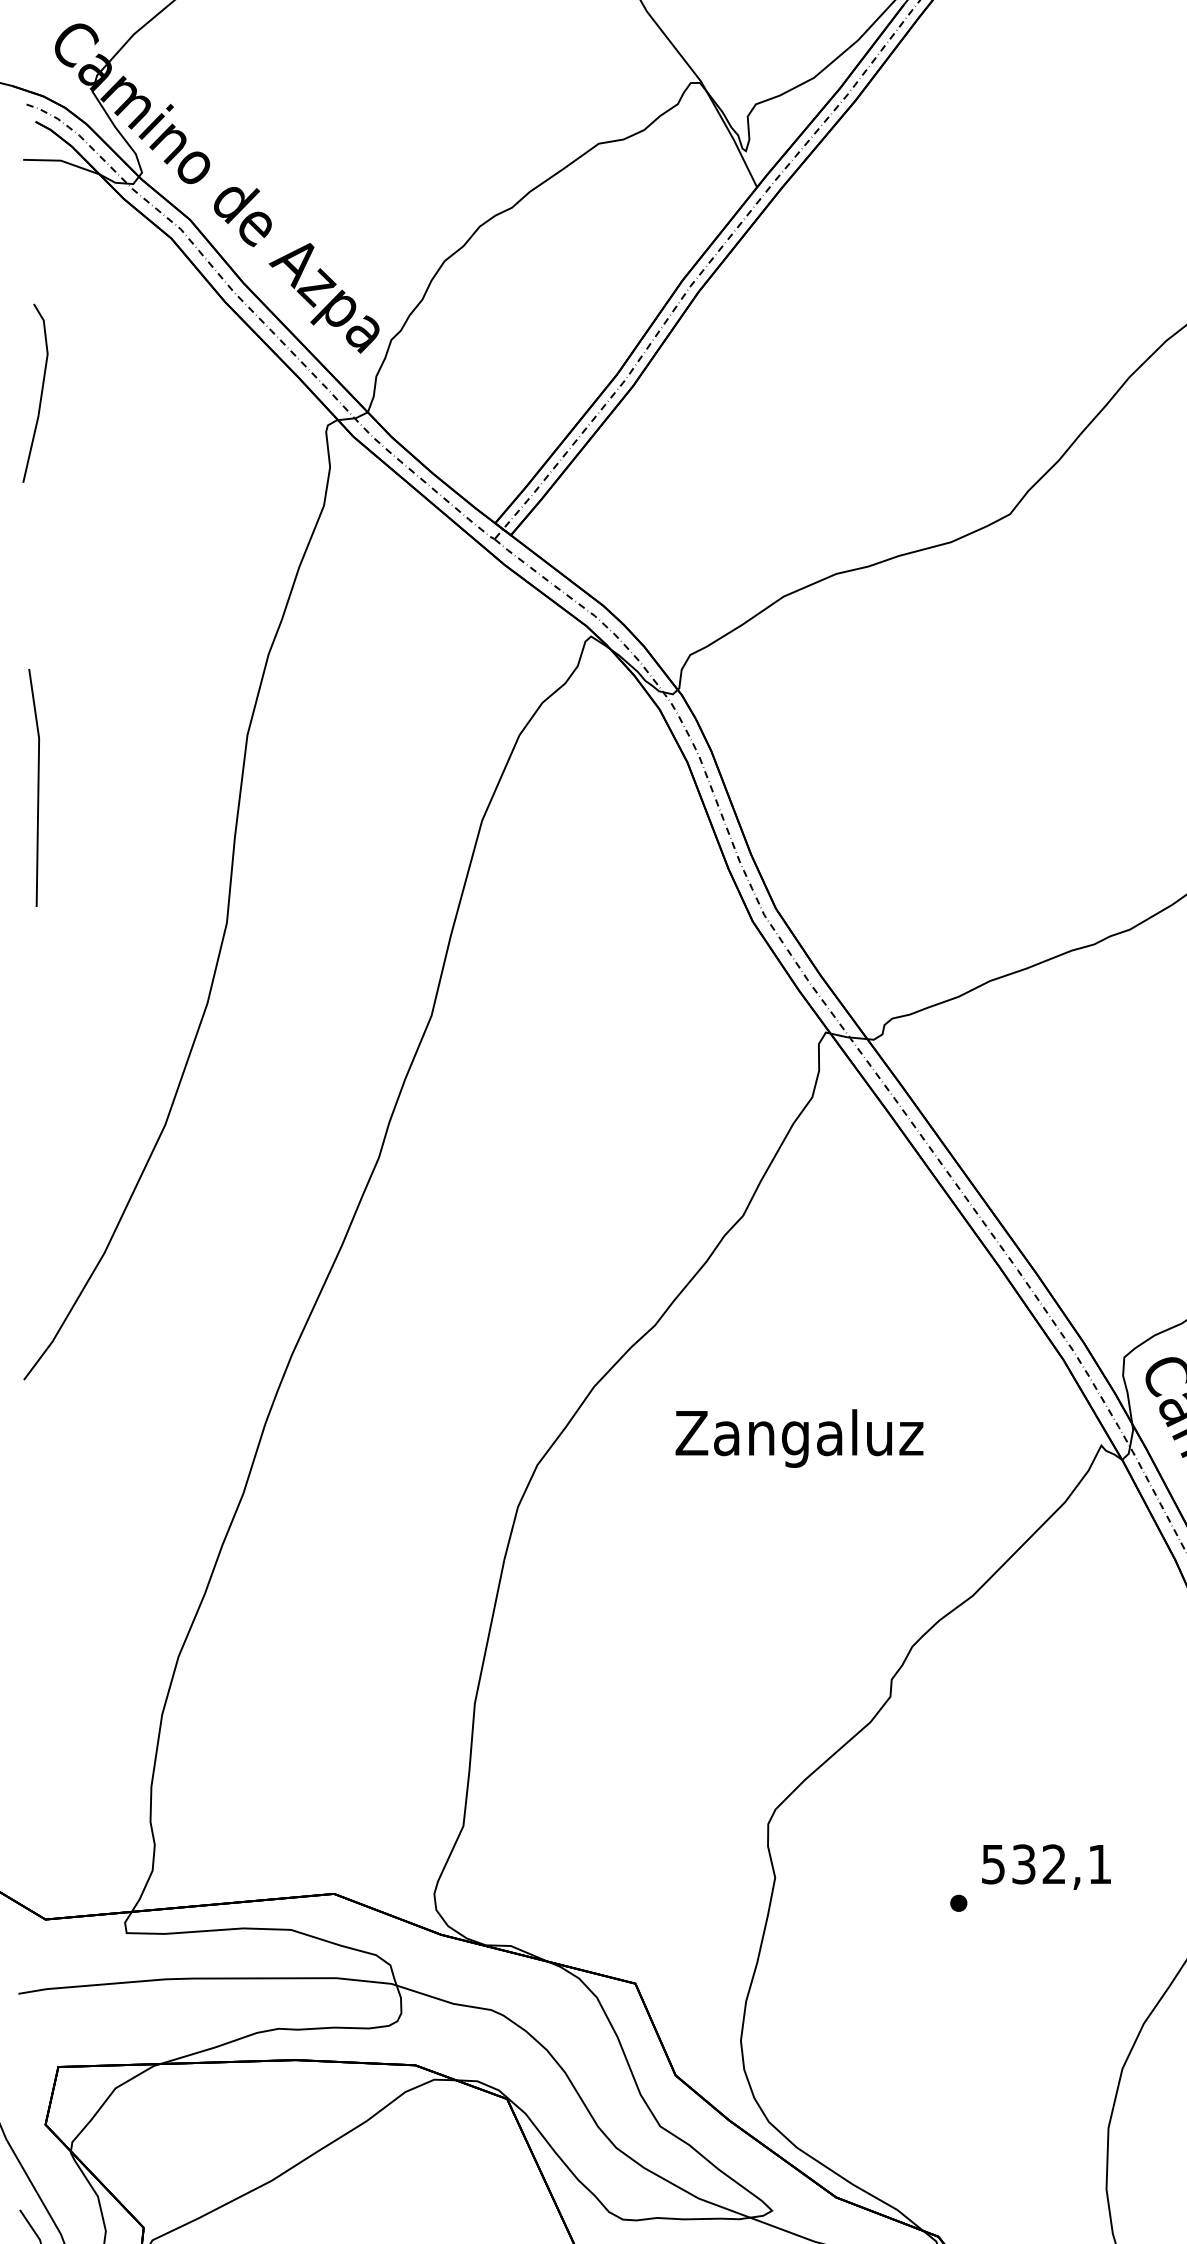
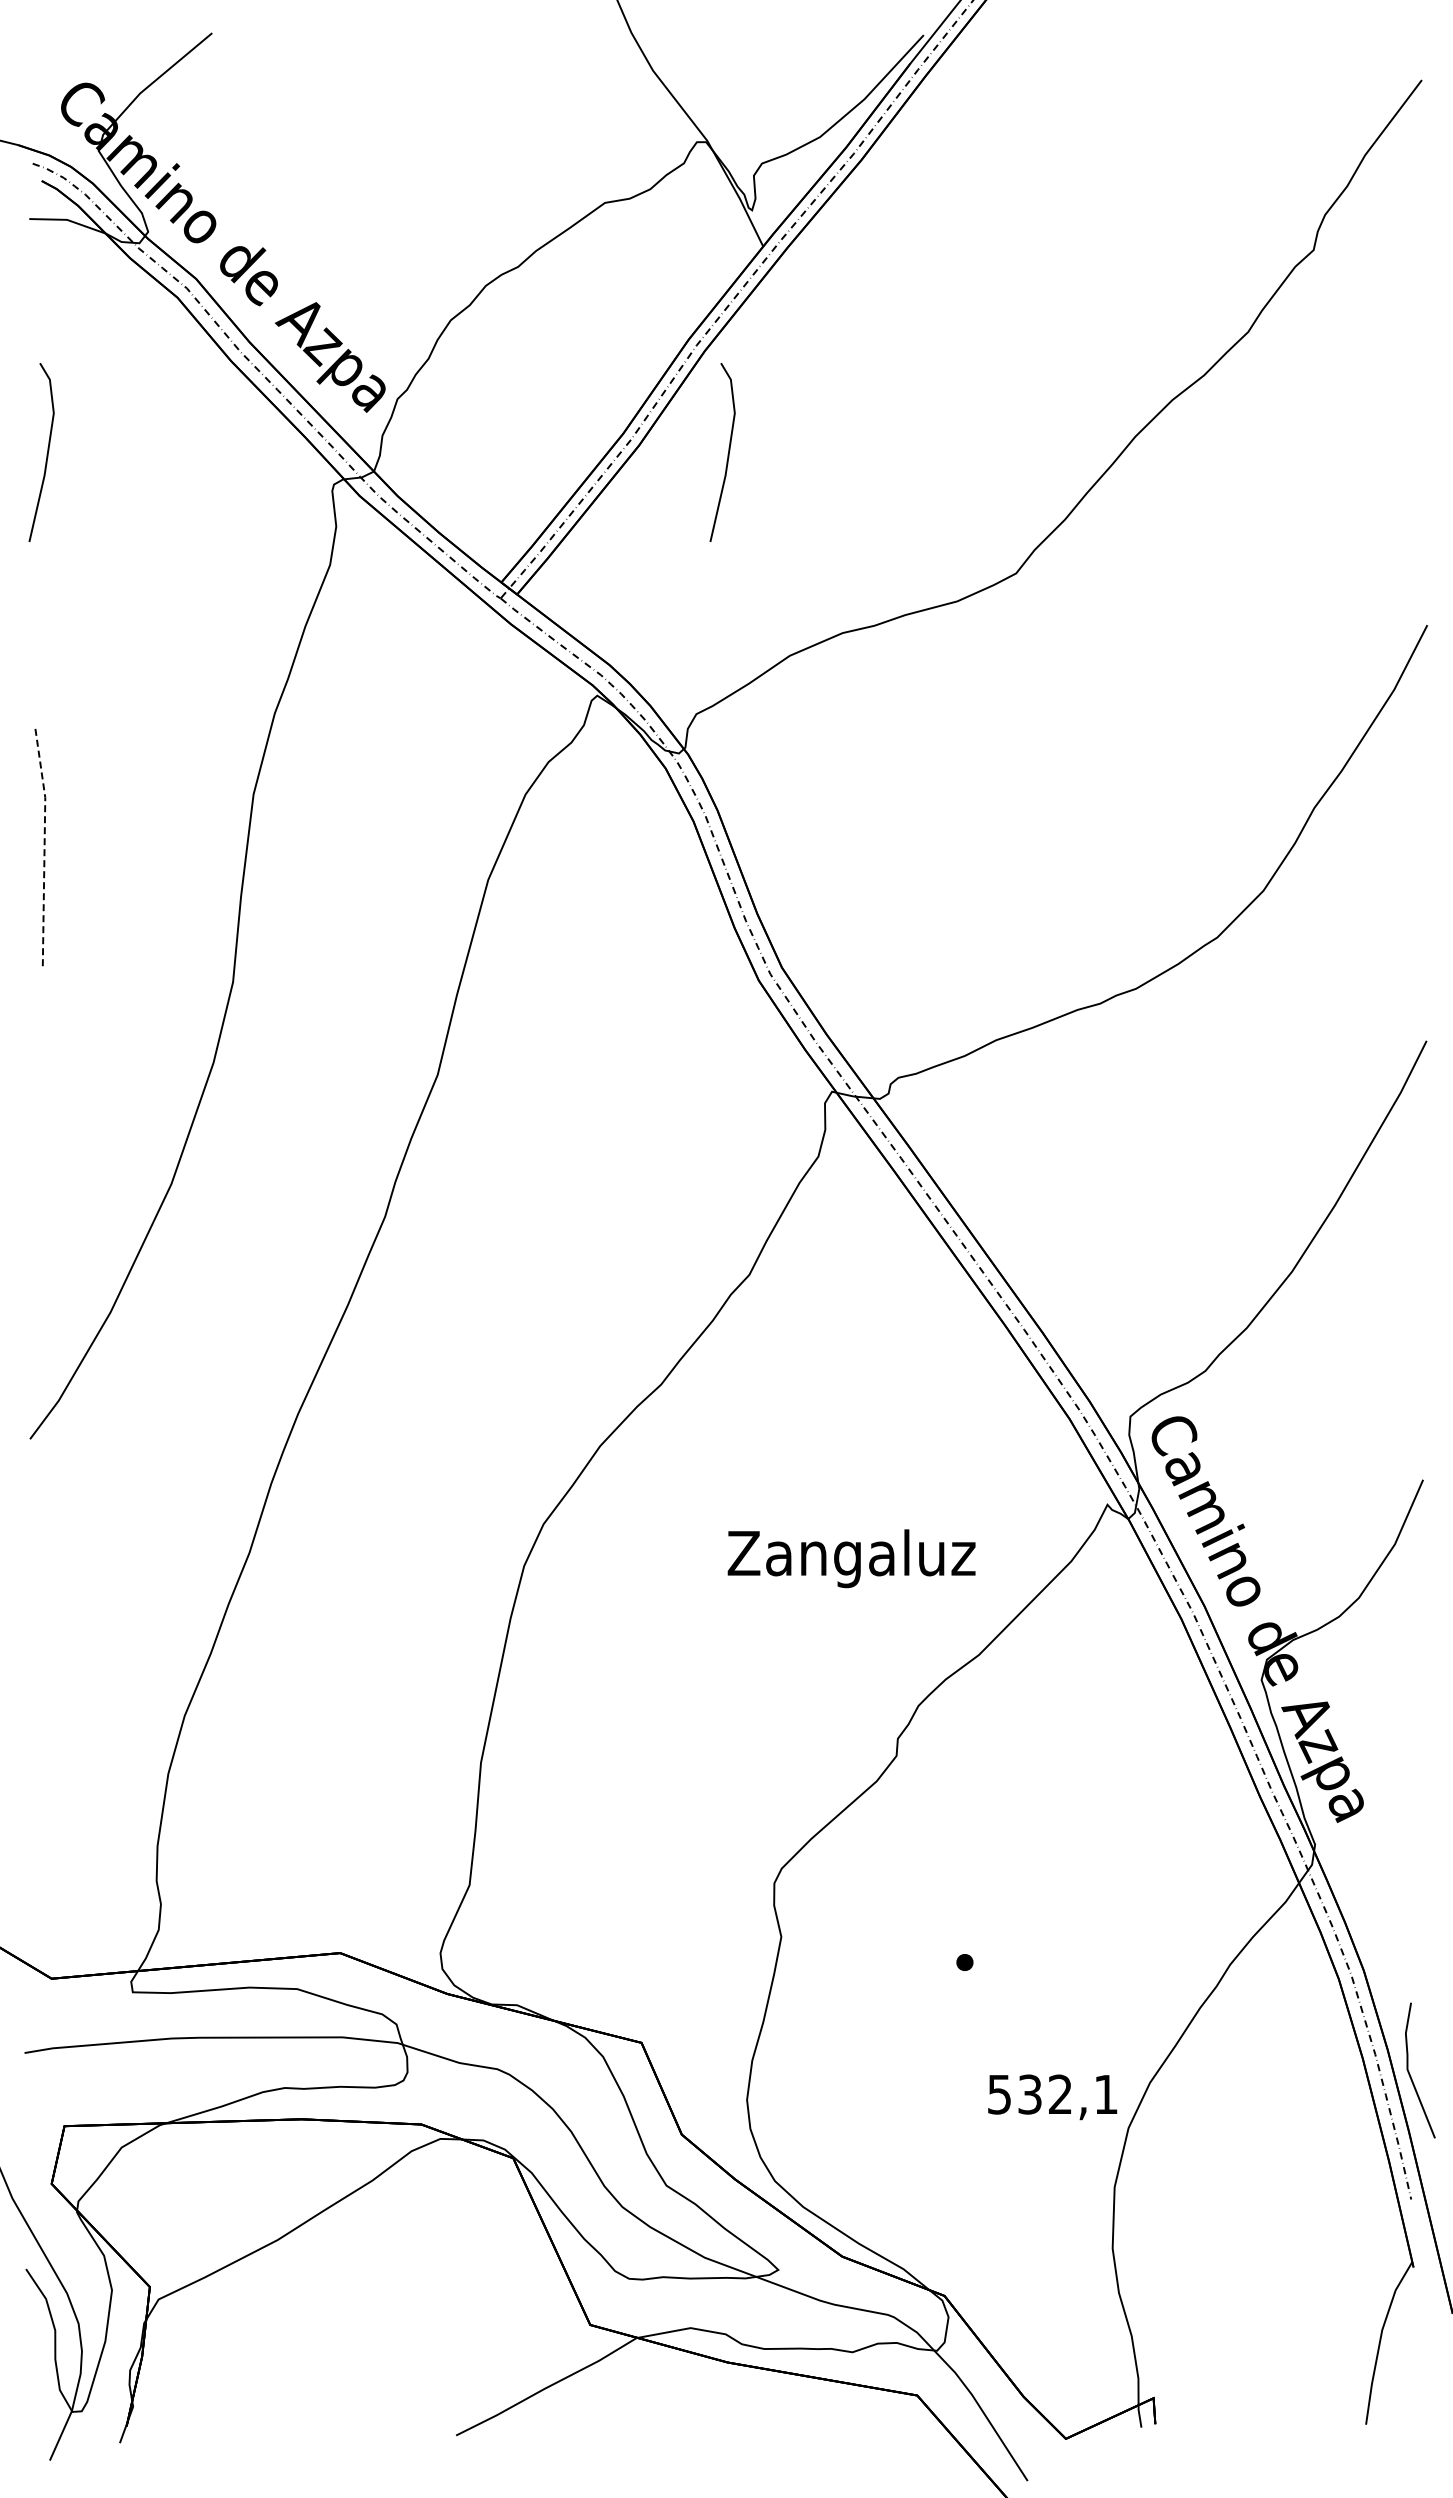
line: (721, 395) -> (727, 454), added
line: (38, 786) -> (44, 845), solid -> dashed
text: (799, 1438) -> (851, 1558), moved
text: (1046, 1867) -> (1052, 2097), moved

